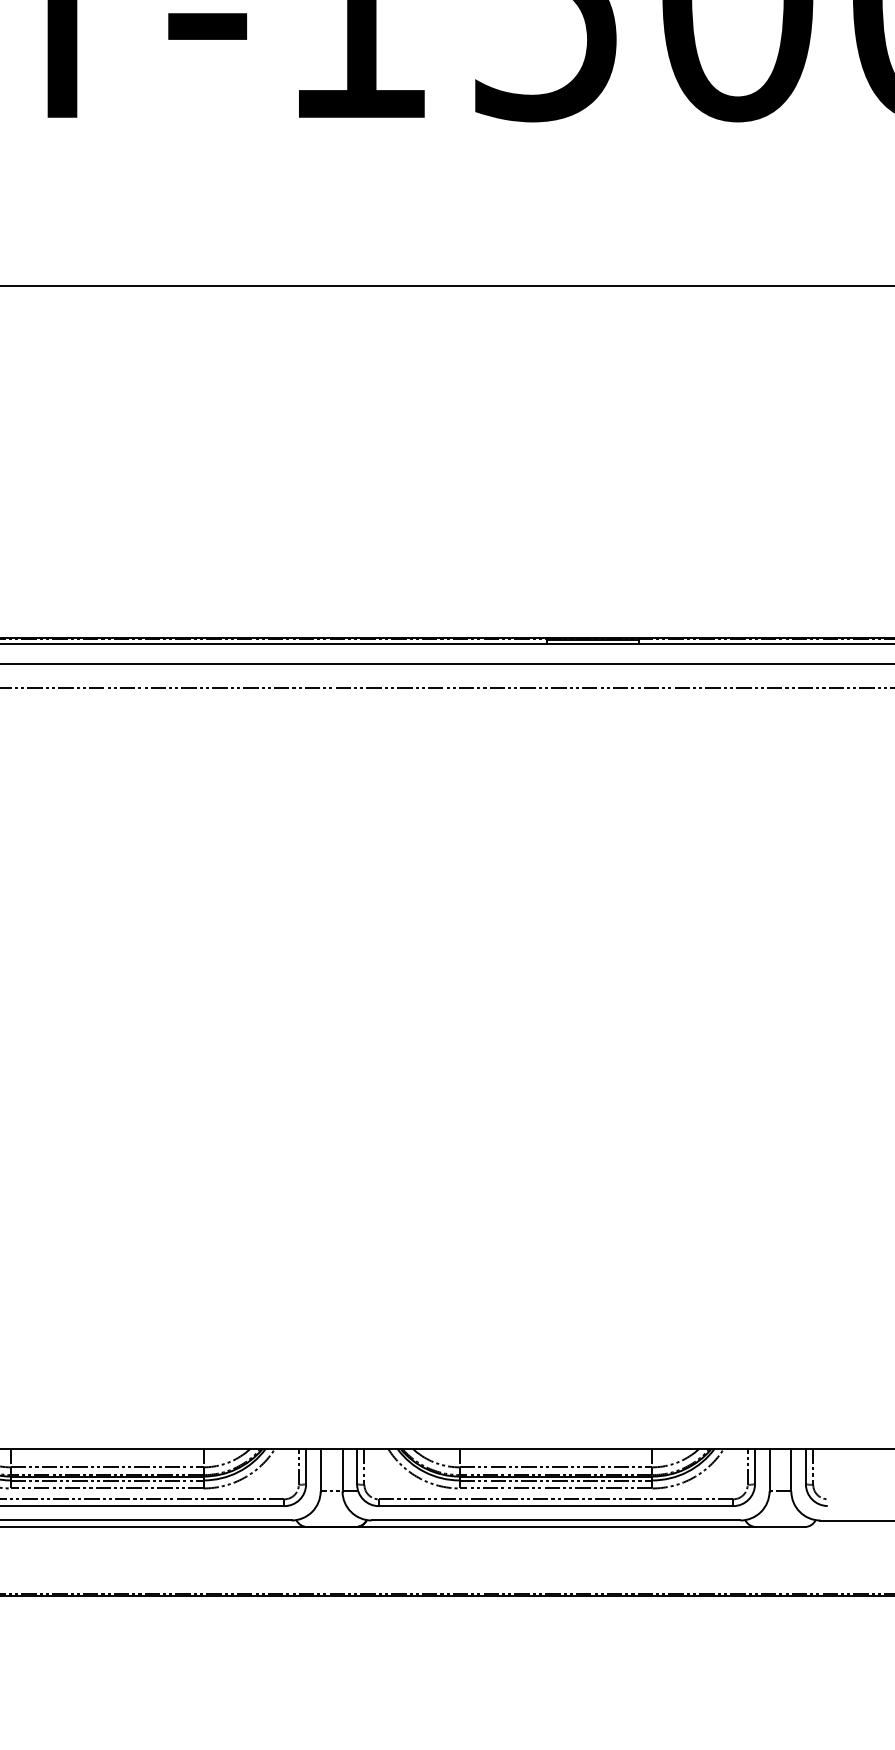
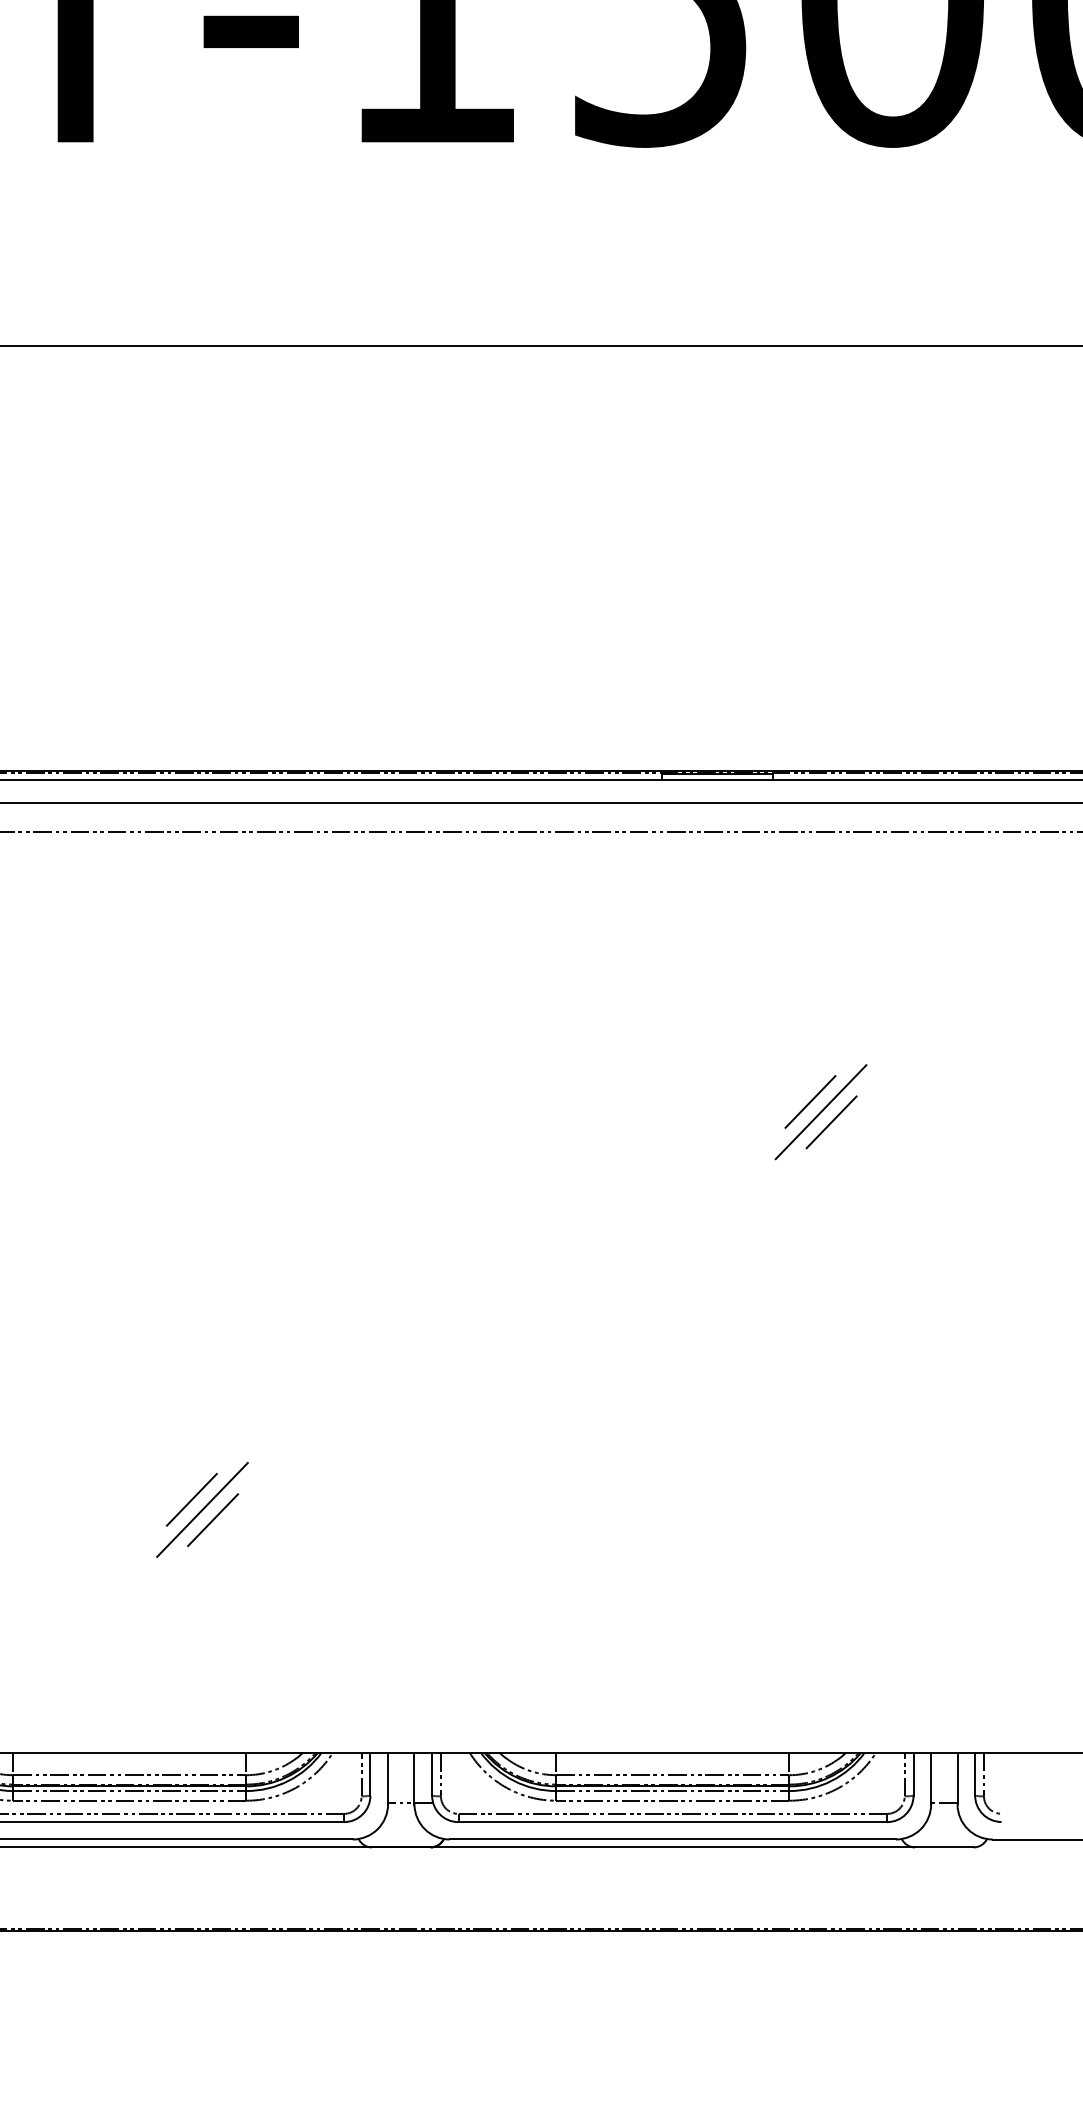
line: (669, 910) -> (810, 1101), added
line: (678, 919) -> (820, 1112), added
line: (687, 927) -> (831, 1122), added
line: (158, 1239) -> (191, 1499), added
line: (167, 1247) -> (202, 1509), added
line: (176, 1256) -> (213, 1520), added

